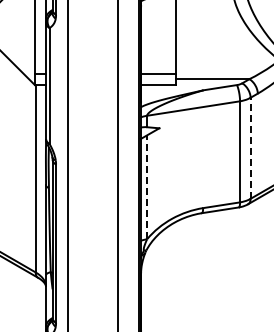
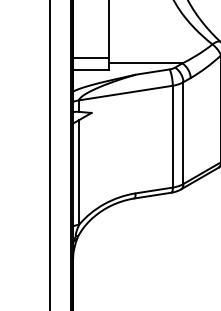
line: (250, 148) -> (183, 133), dashed -> solid
line: (147, 187) -> (79, 172), dashed -> solid

